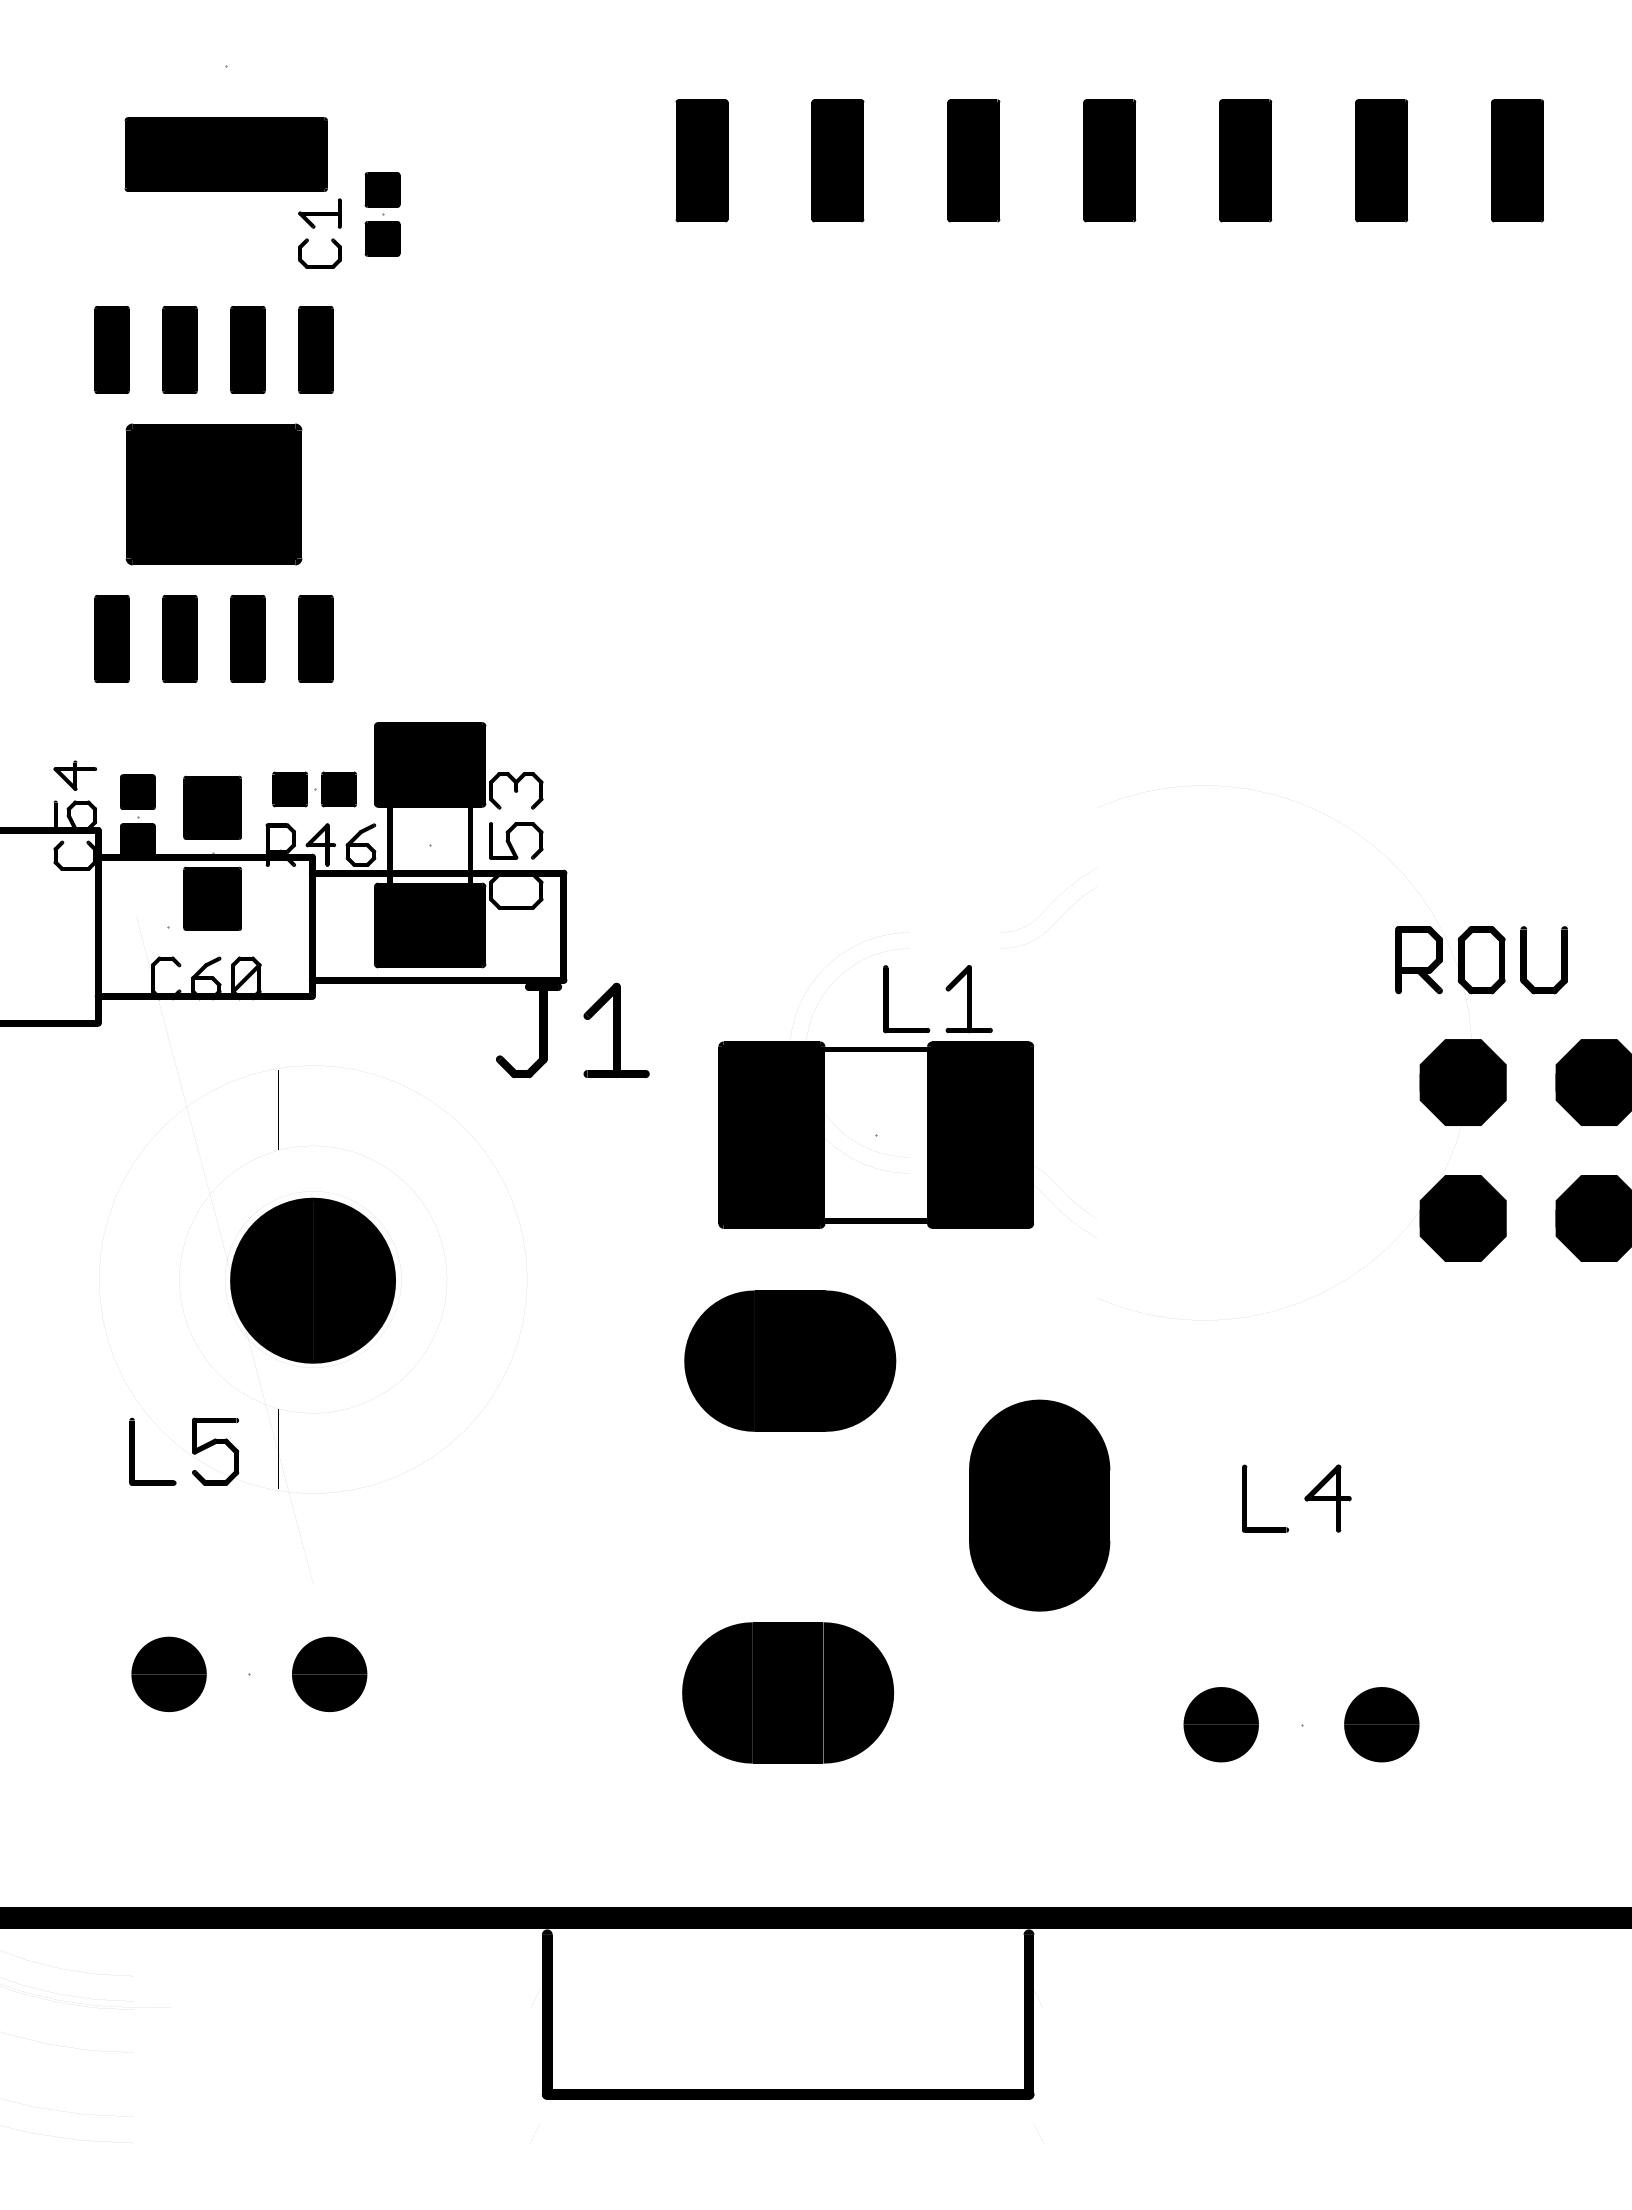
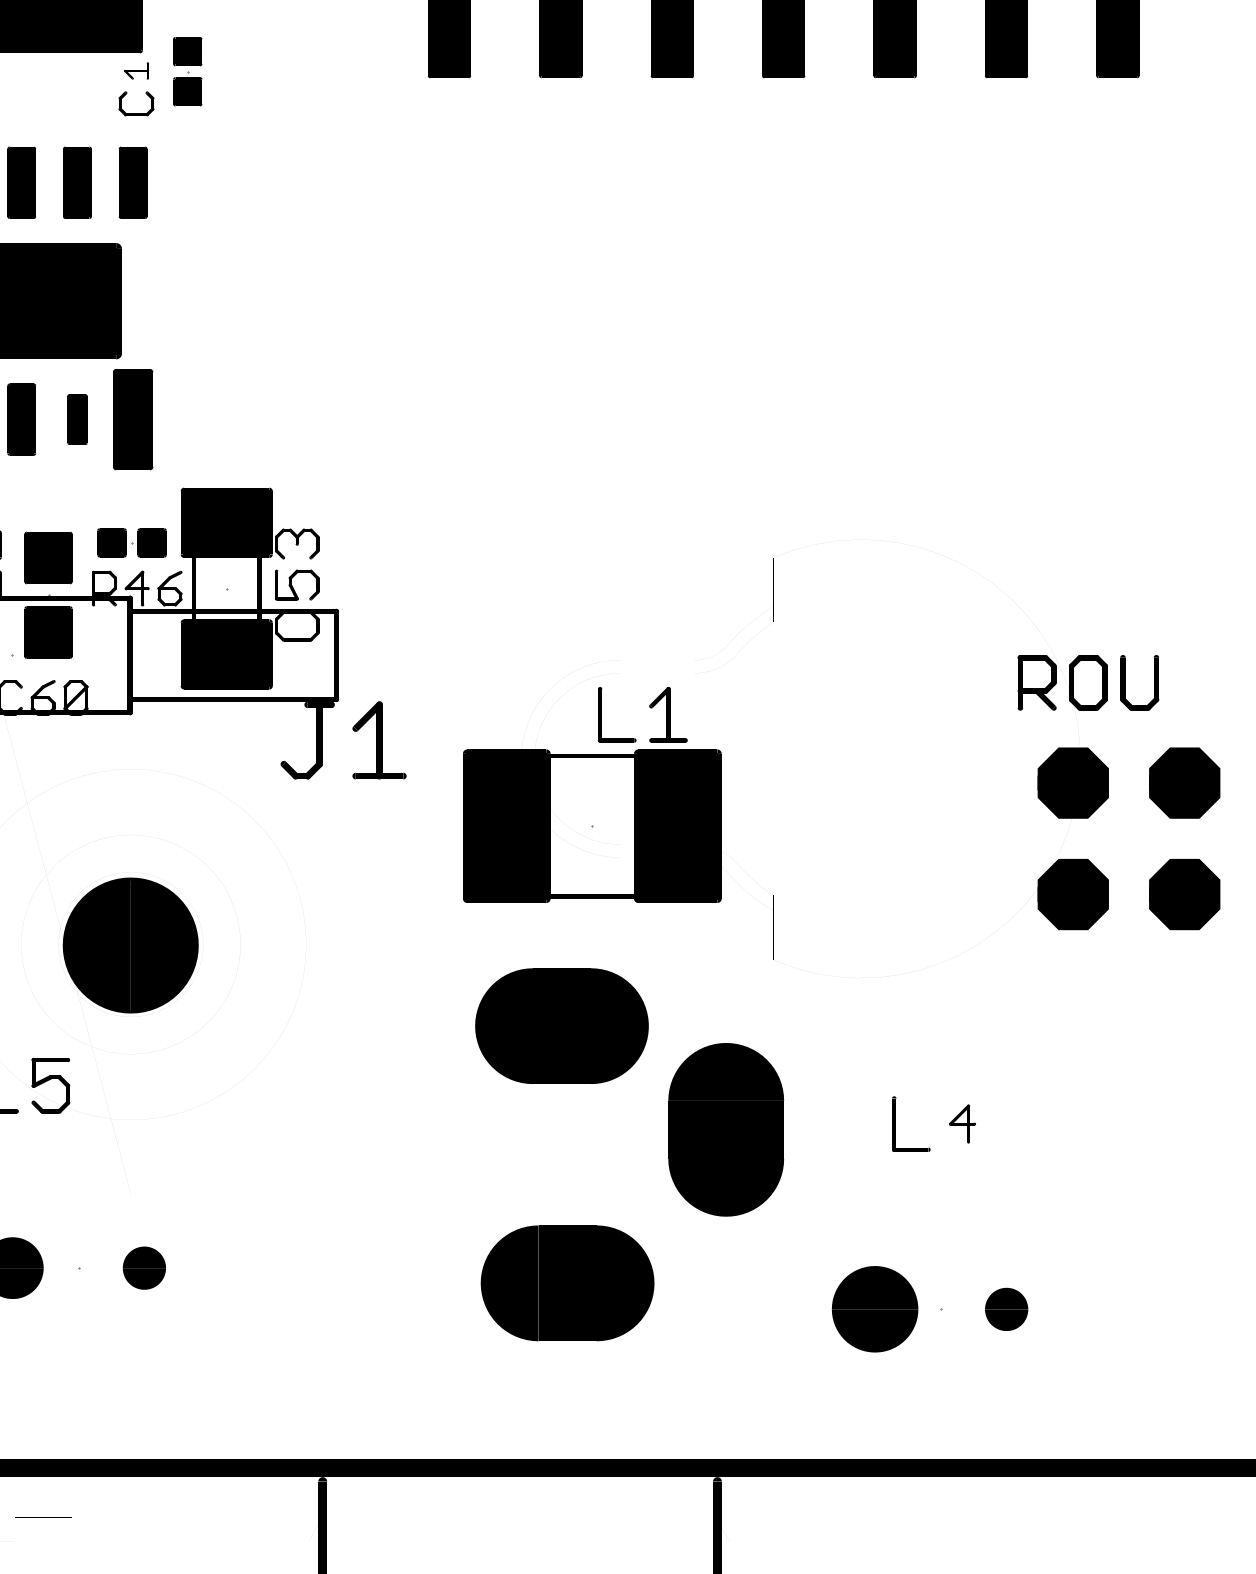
part: (319, 213) -> (136, 70), size x0.7
part: (247, 638) -> (77, 419), size x0.7
part: (315, 638) -> (132, 419), size x1.4
part: (790, 1360) -> (562, 1025), moved
part: (1327, 1498) -> (962, 1123), size x0.7
part: (329, 1674) -> (144, 1268), size x0.7
part: (788, 1692) -> (567, 1282), moved
part: (1220, 1724) -> (874, 1309), size x1.4
part: (1381, 1724) -> (1006, 1309), size x0.7

